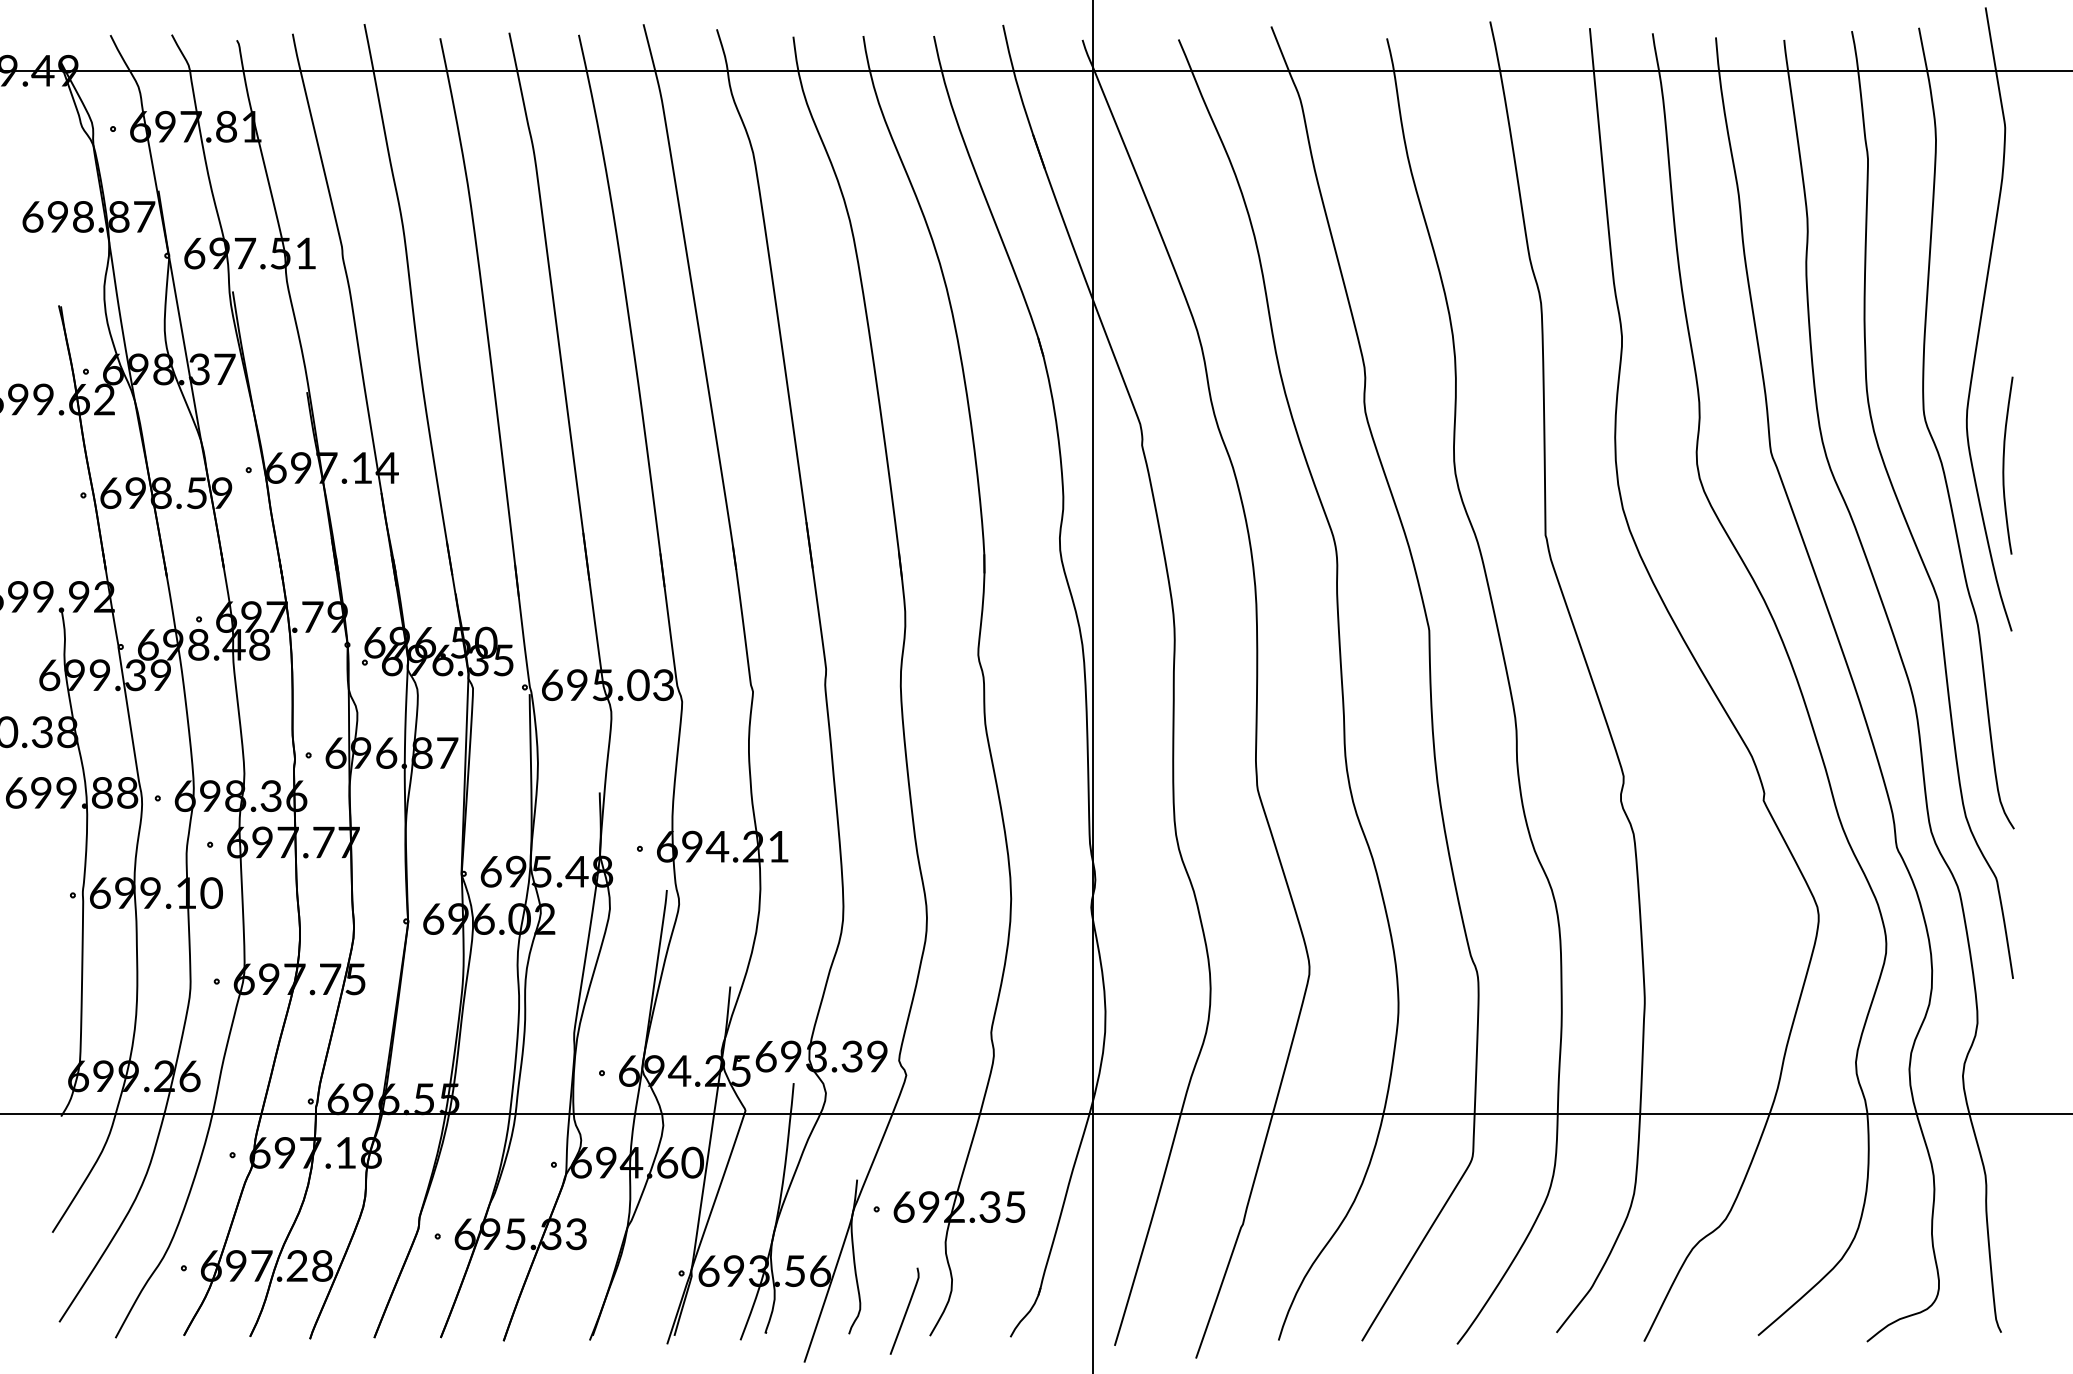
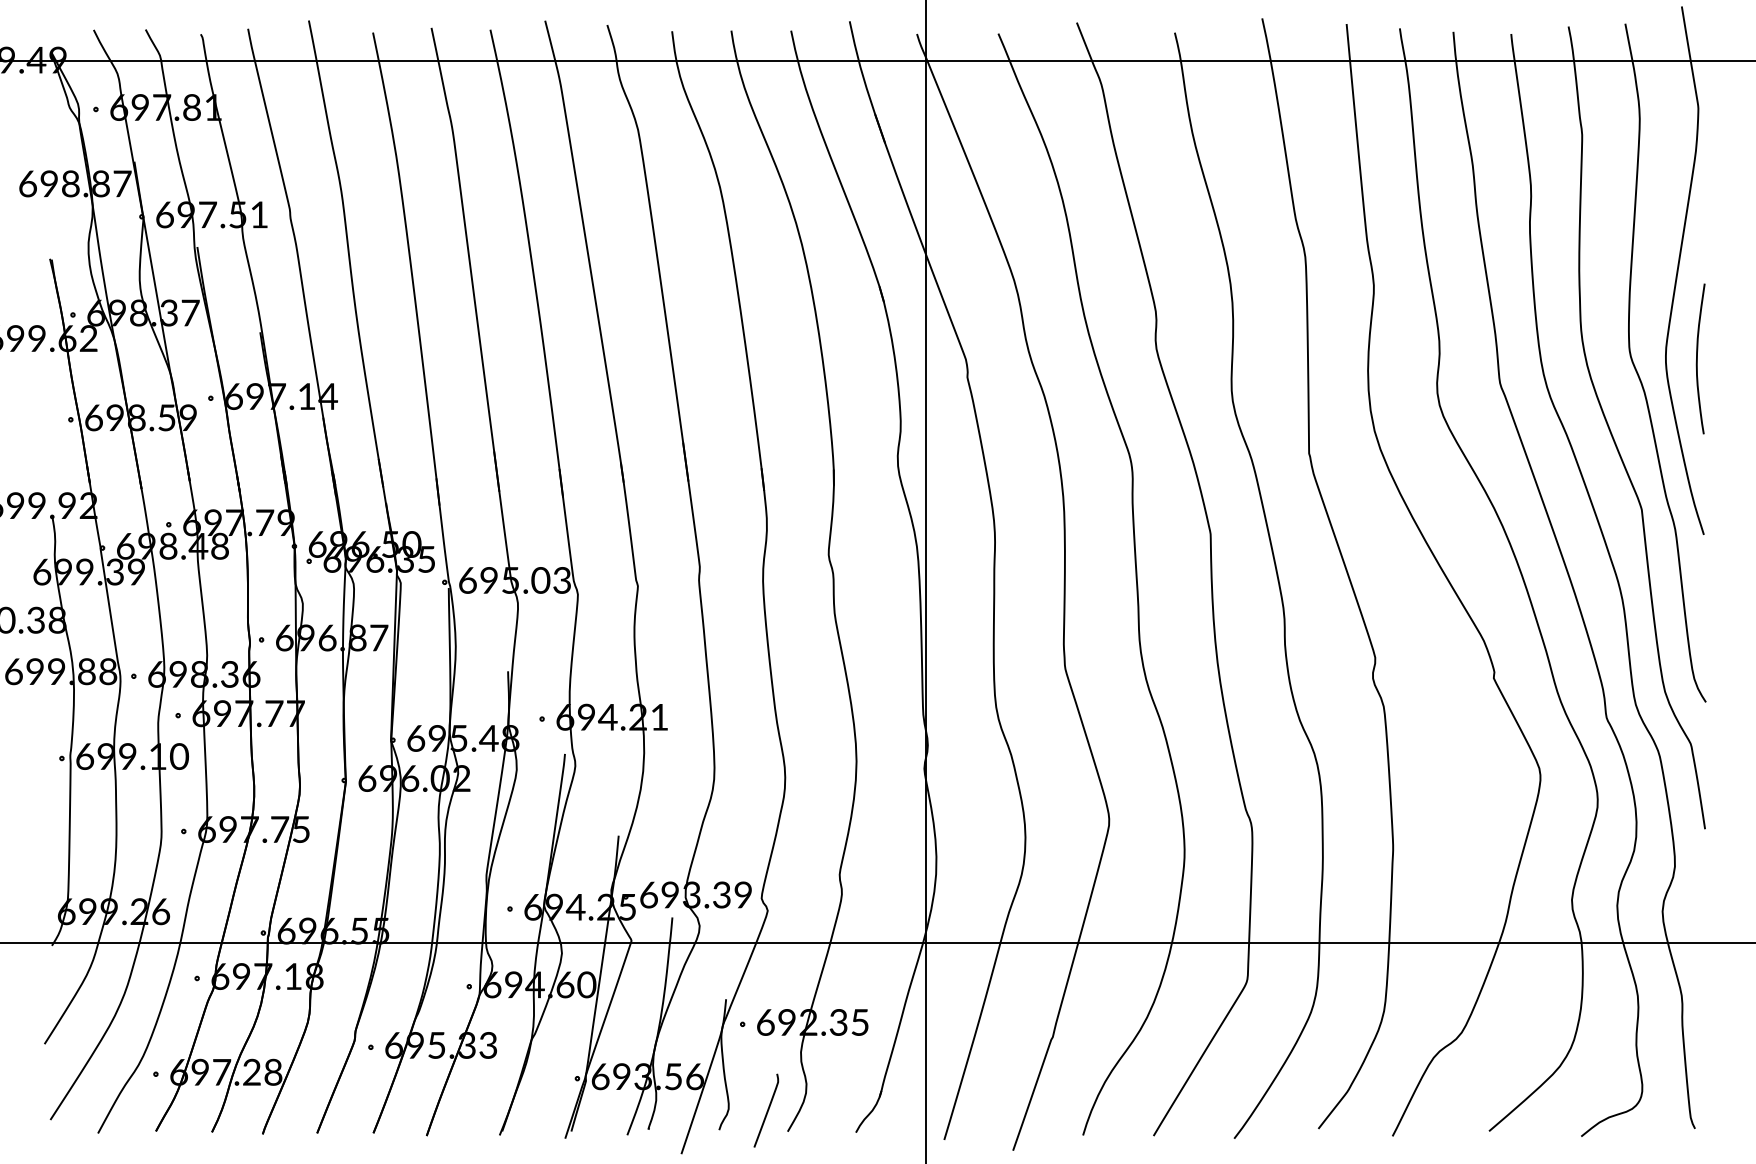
curve: (2004, 465) -> (1697, 358), moved

